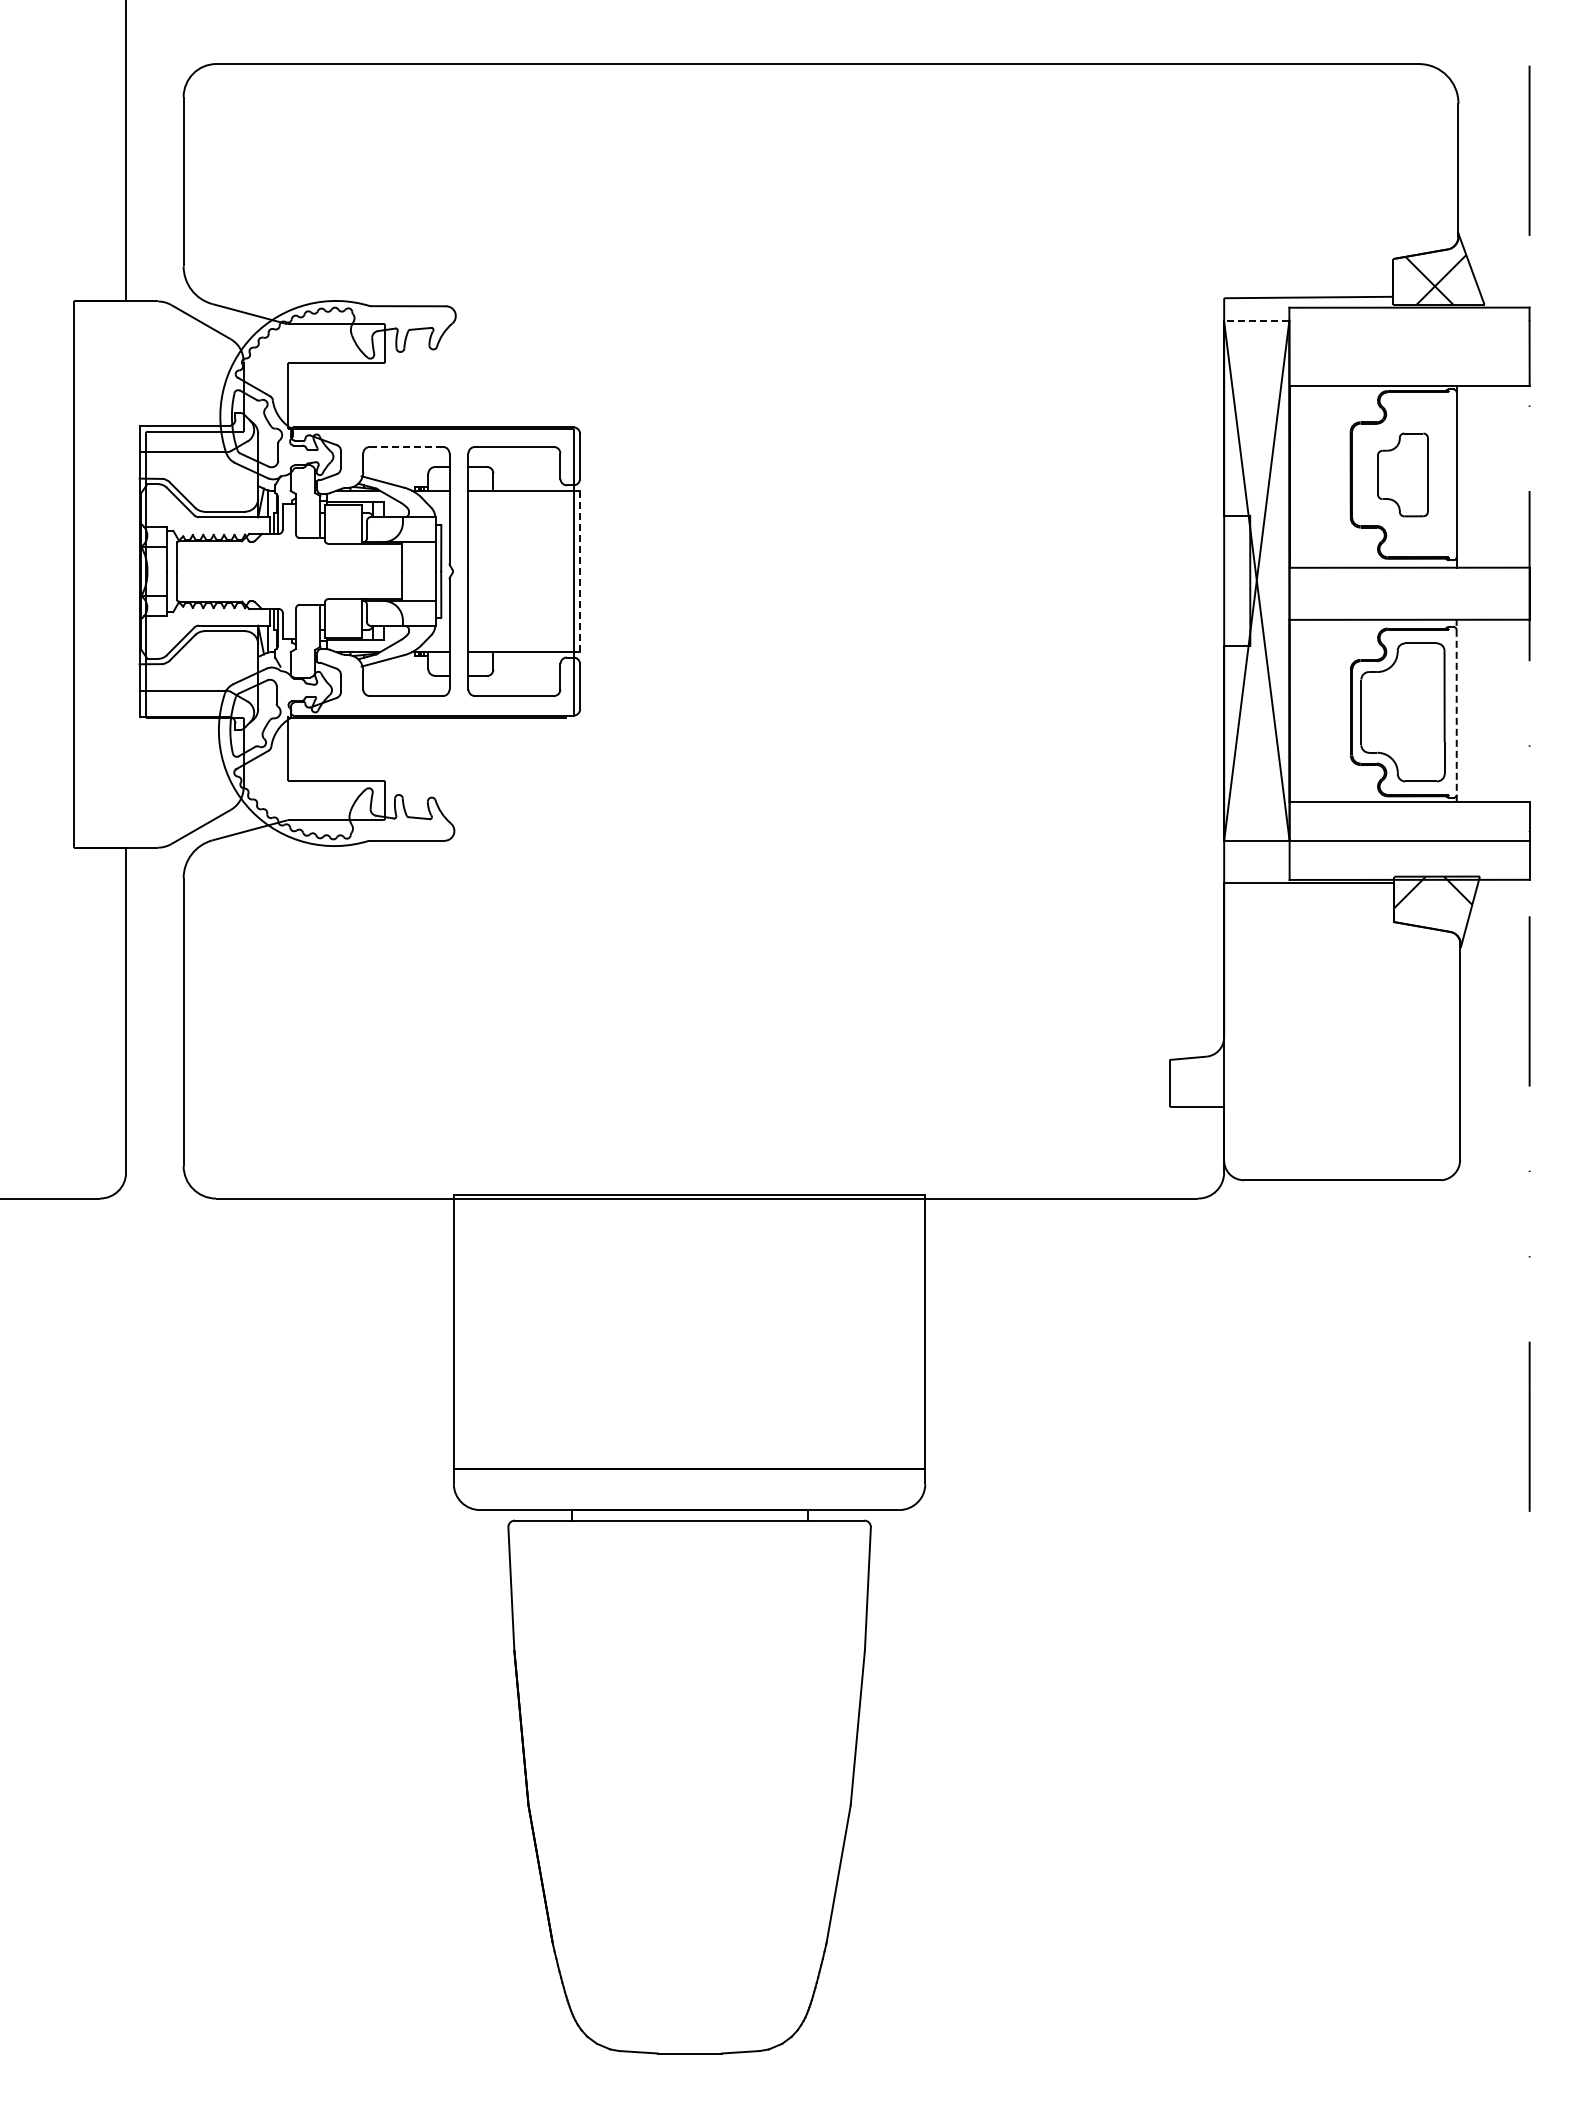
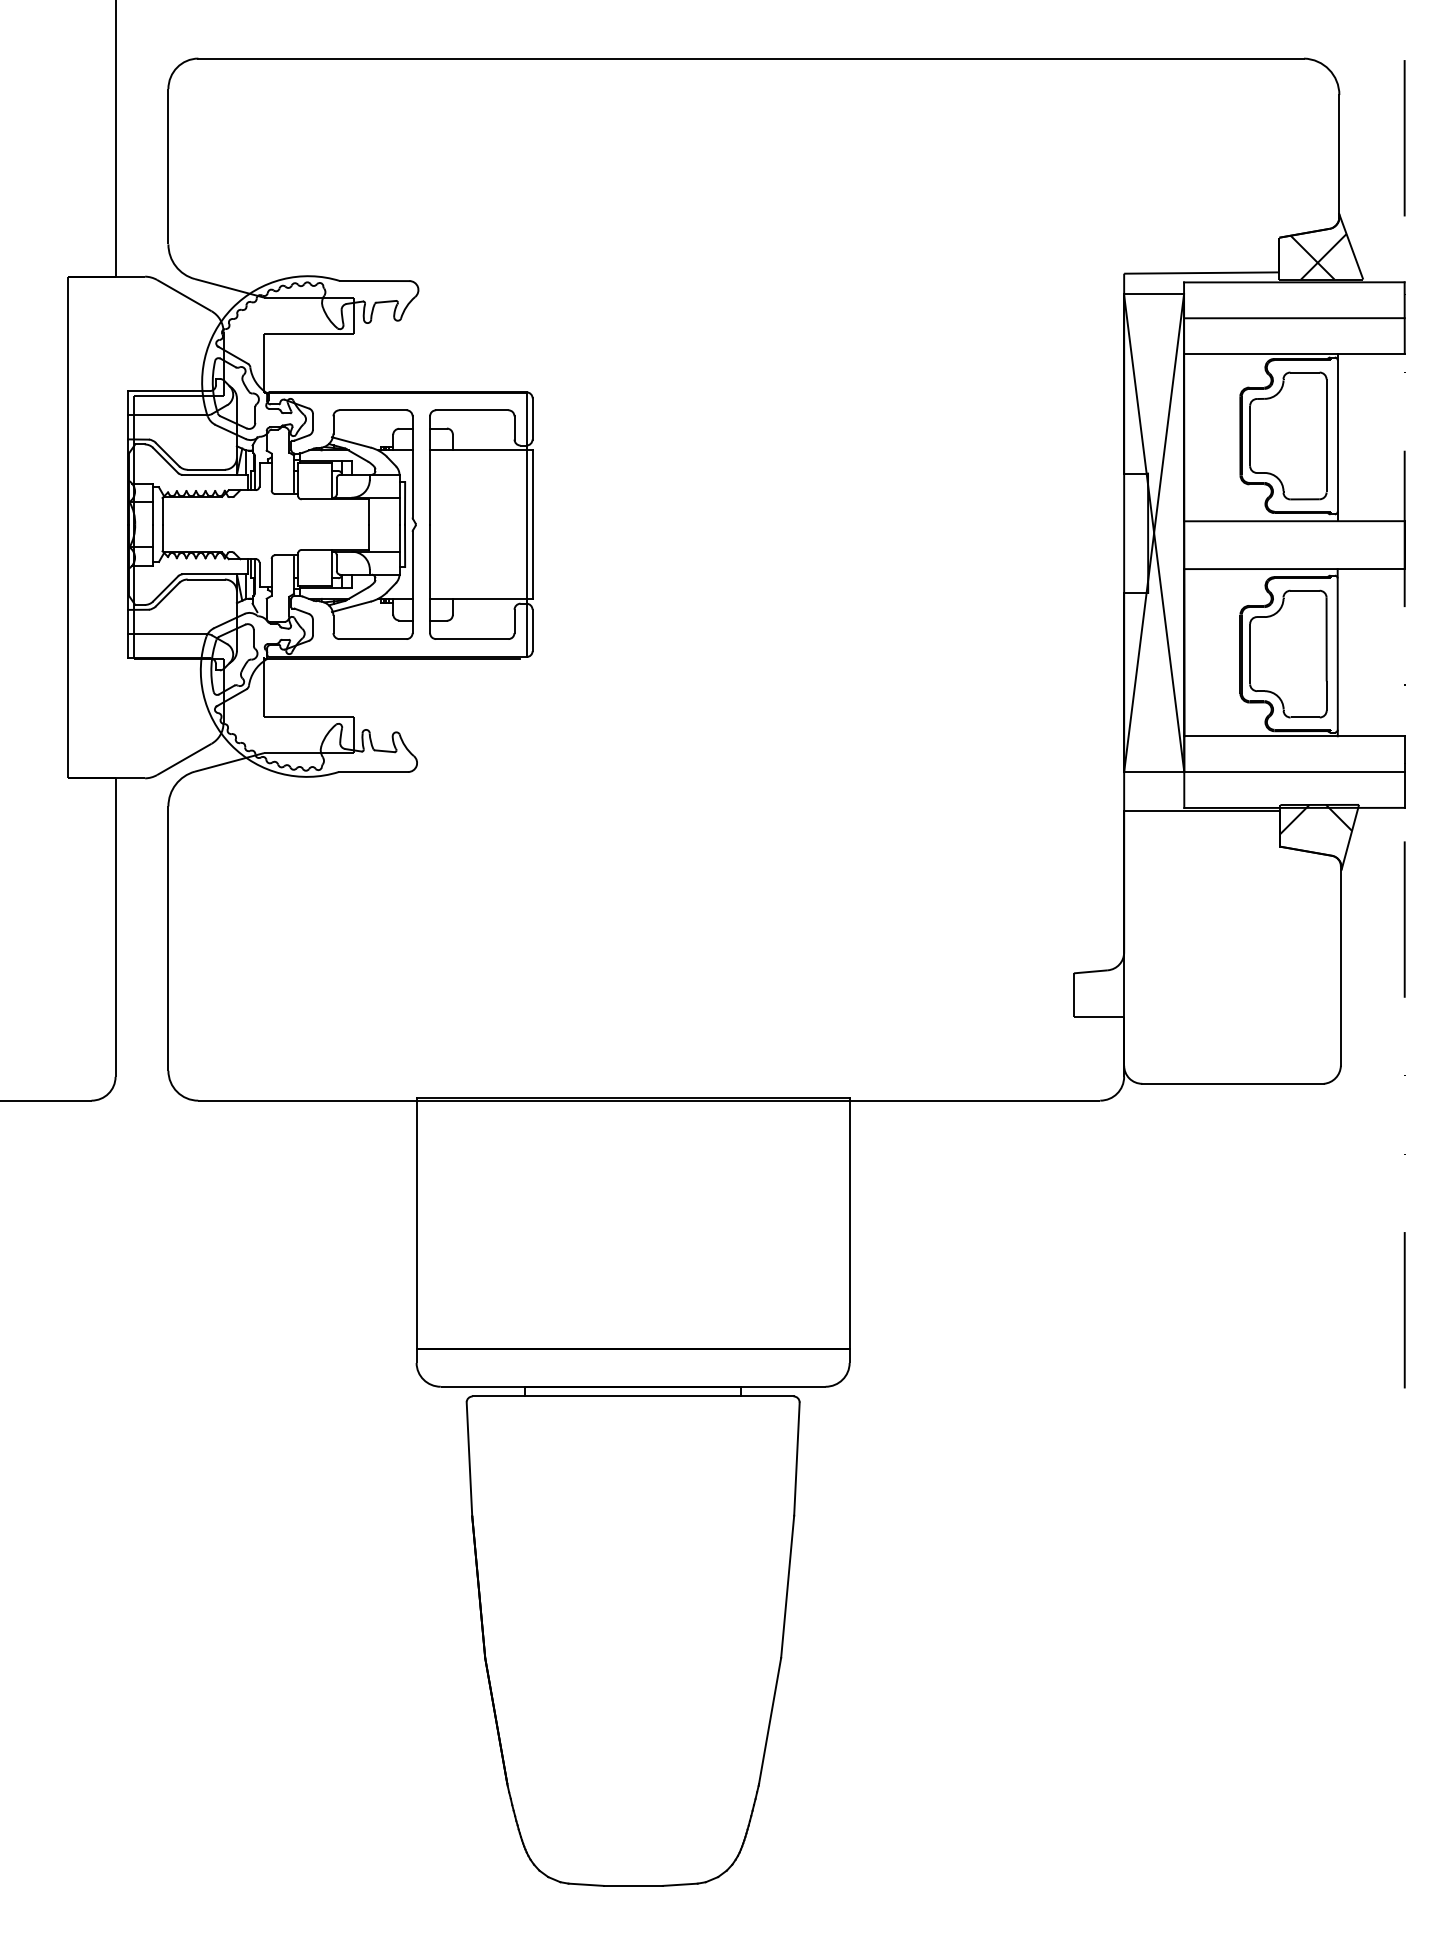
line: (1256, 320) -> (1153, 294), dashed -> solid
line: (1409, 346) -> (1294, 318), added
line: (406, 446) -> (373, 409), dashed -> solid
part: (1402, 474) -> (1287, 435), size x1.67
line: (580, 571) -> (532, 524), dashed -> solid
line: (1456, 710) -> (1337, 652), dashed -> solid

